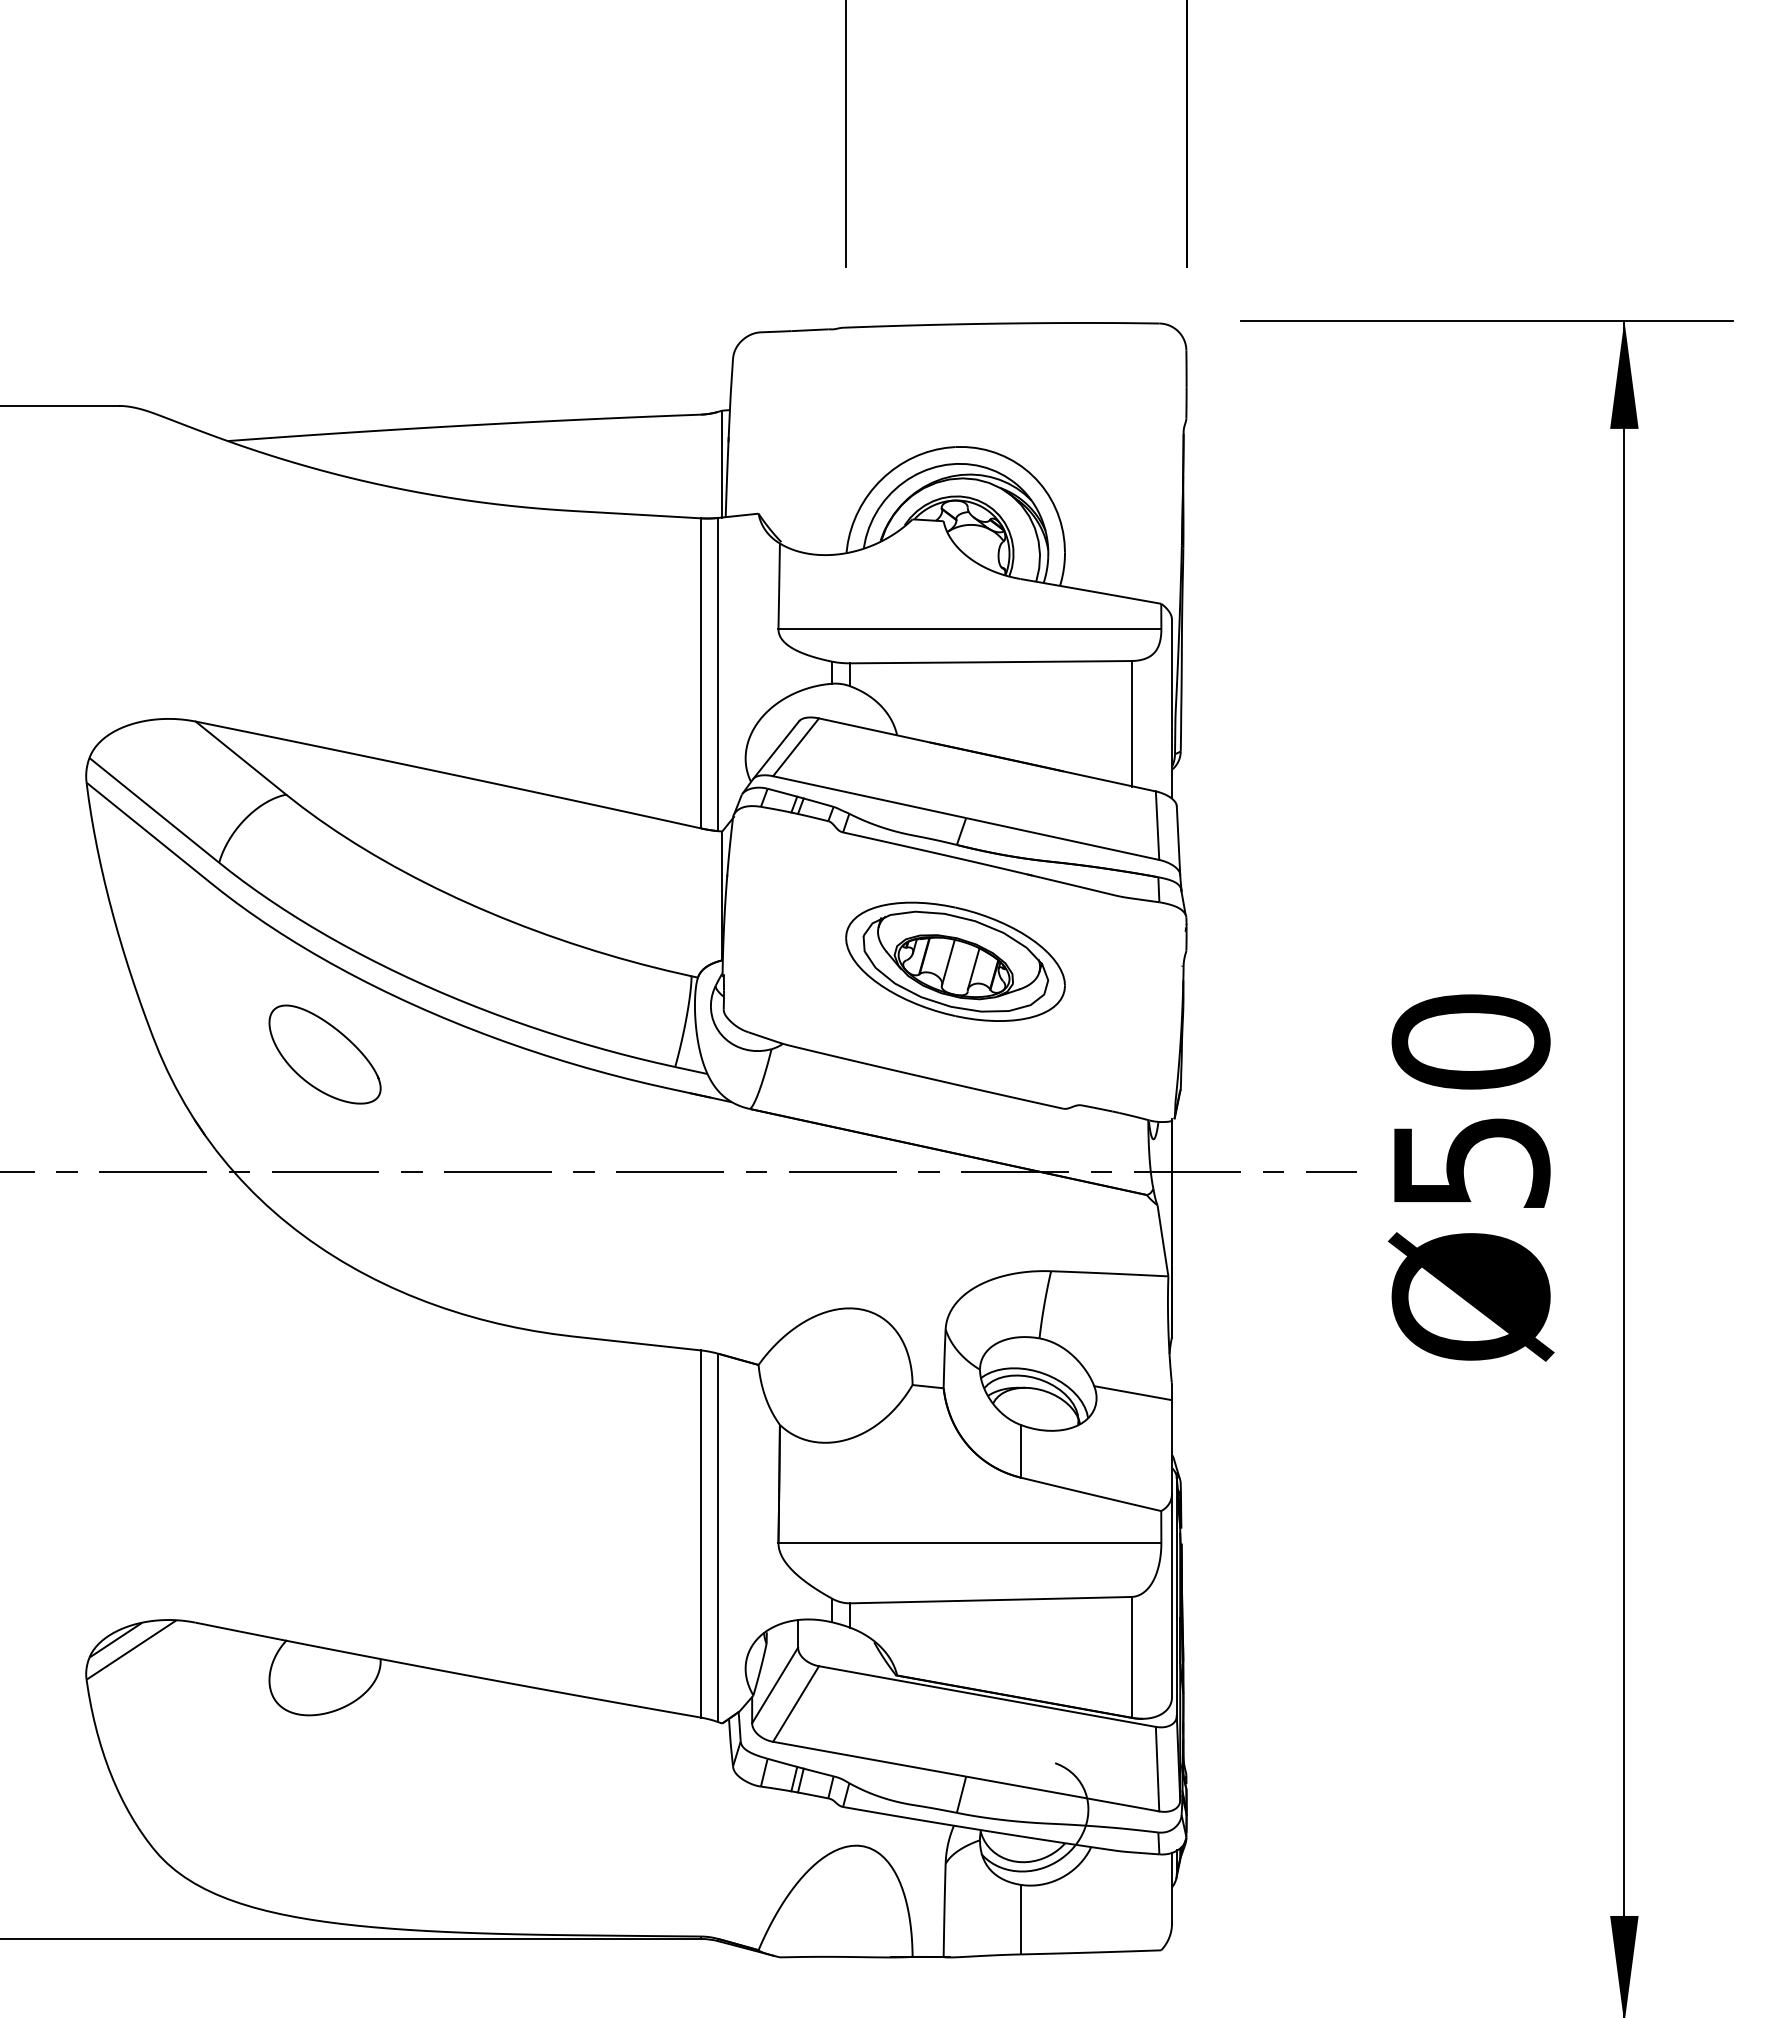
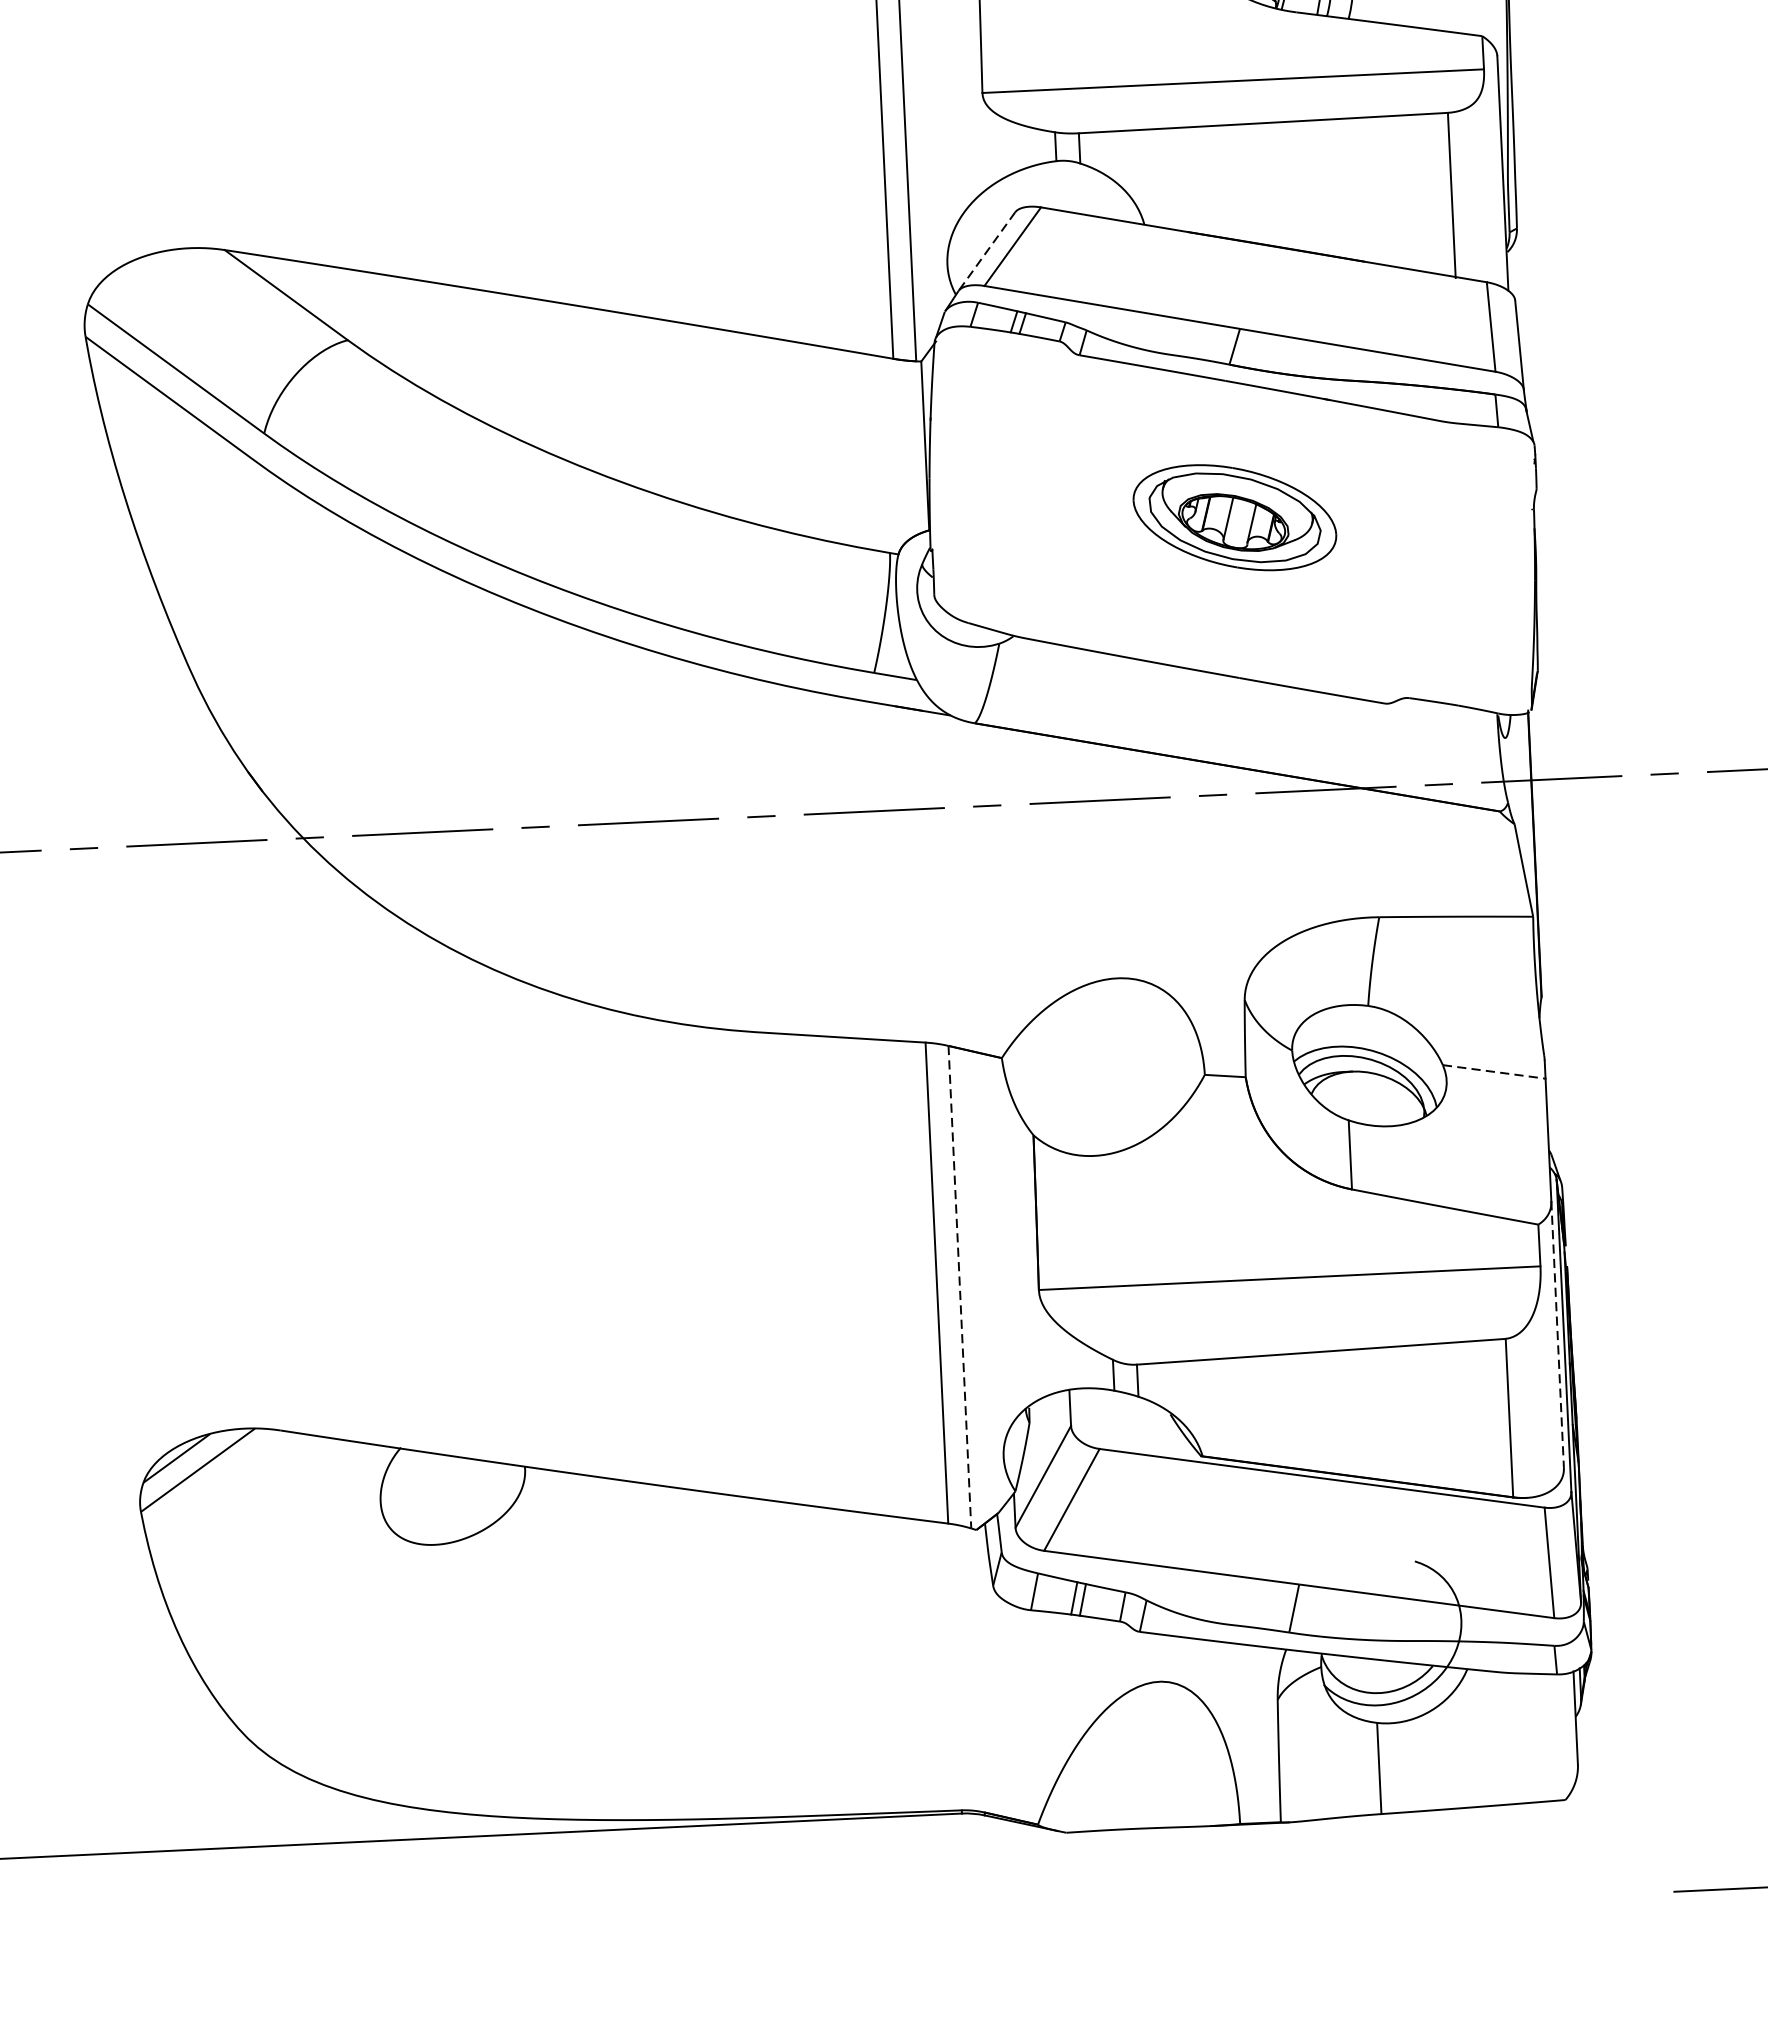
line: (776, 750) -> (987, 252), solid -> dashed
part: (955, 961) -> (1234, 517), size x0.7
curve: (339, 1033) -> (432, 649), removed
line: (1133, 1393) -> (1494, 1072), solid -> dashed
line: (718, 1538) -> (960, 1287), solid -> dashed
line: (1171, 1595) -> (1556, 1334), solid -> dashed

